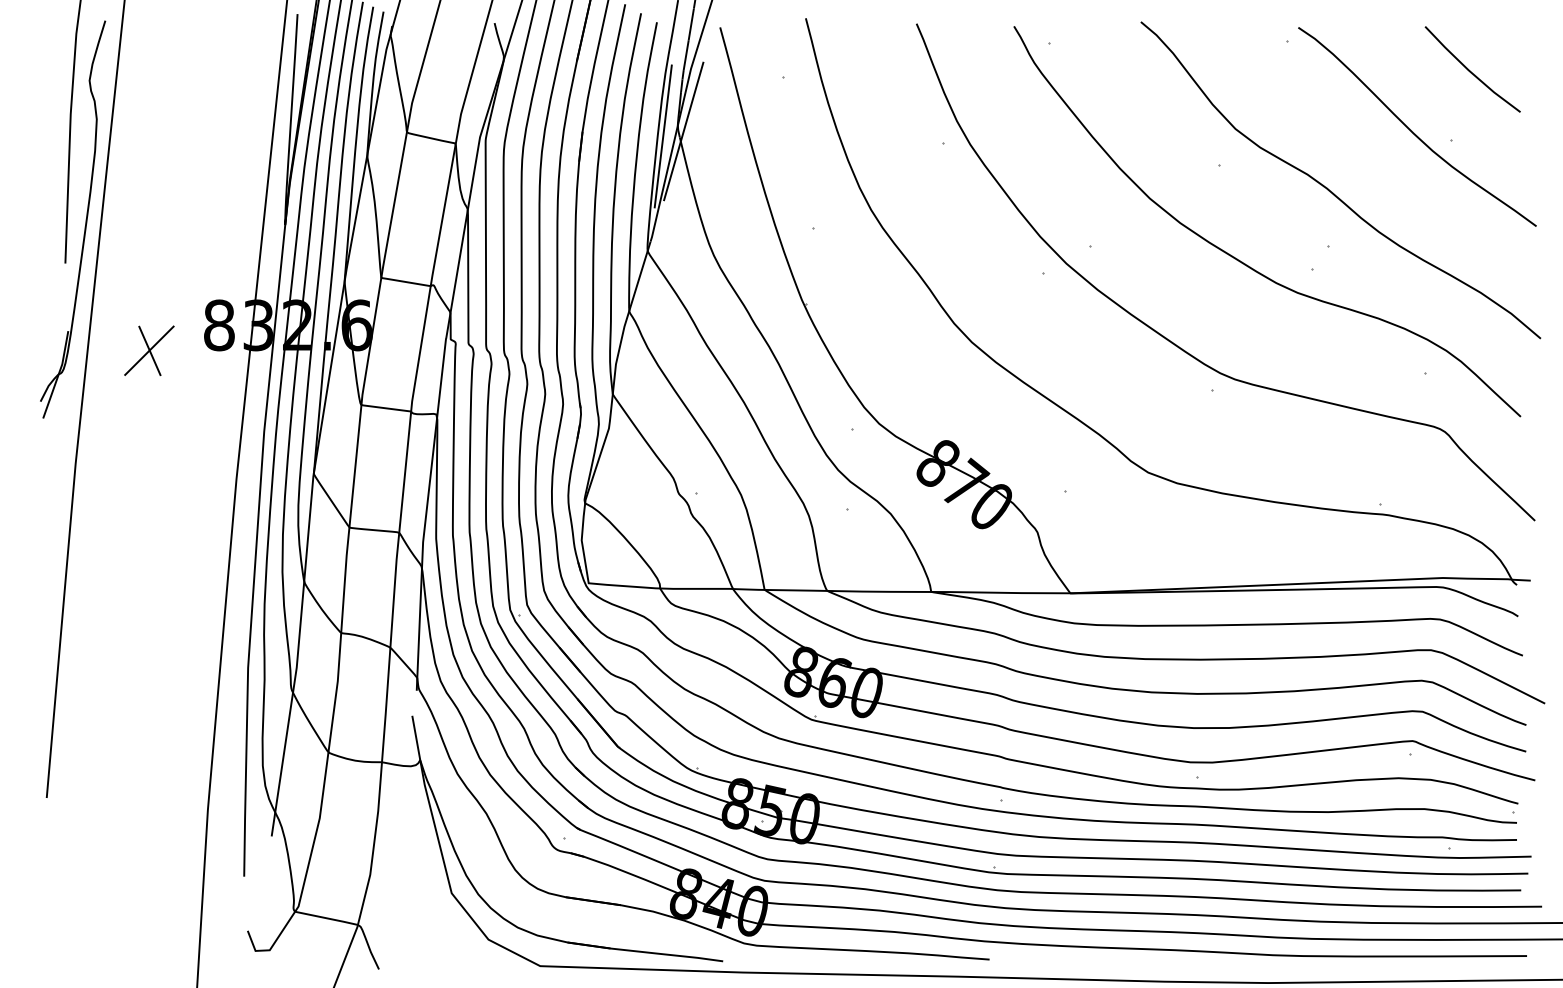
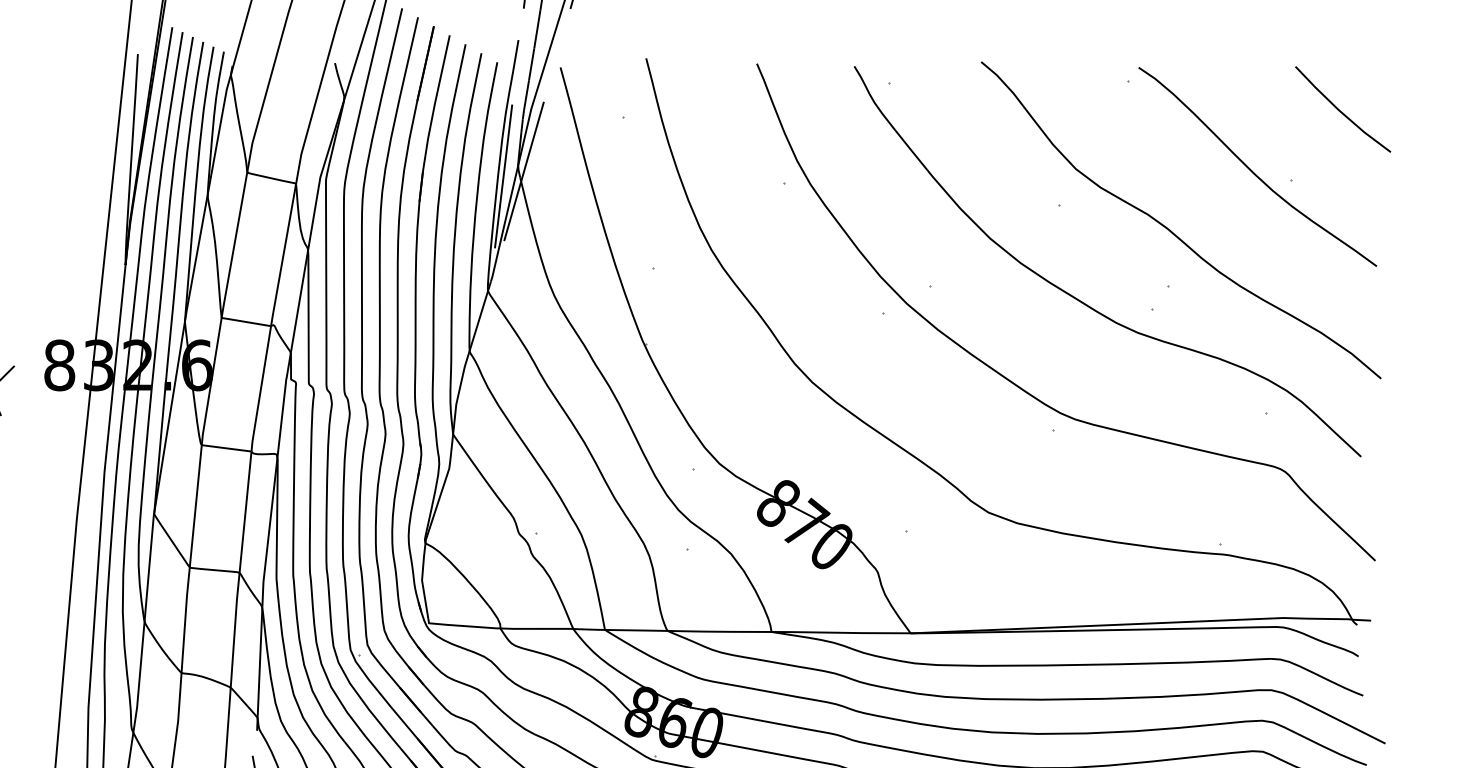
line: (1470, 70) -> (1340, 110), moved

